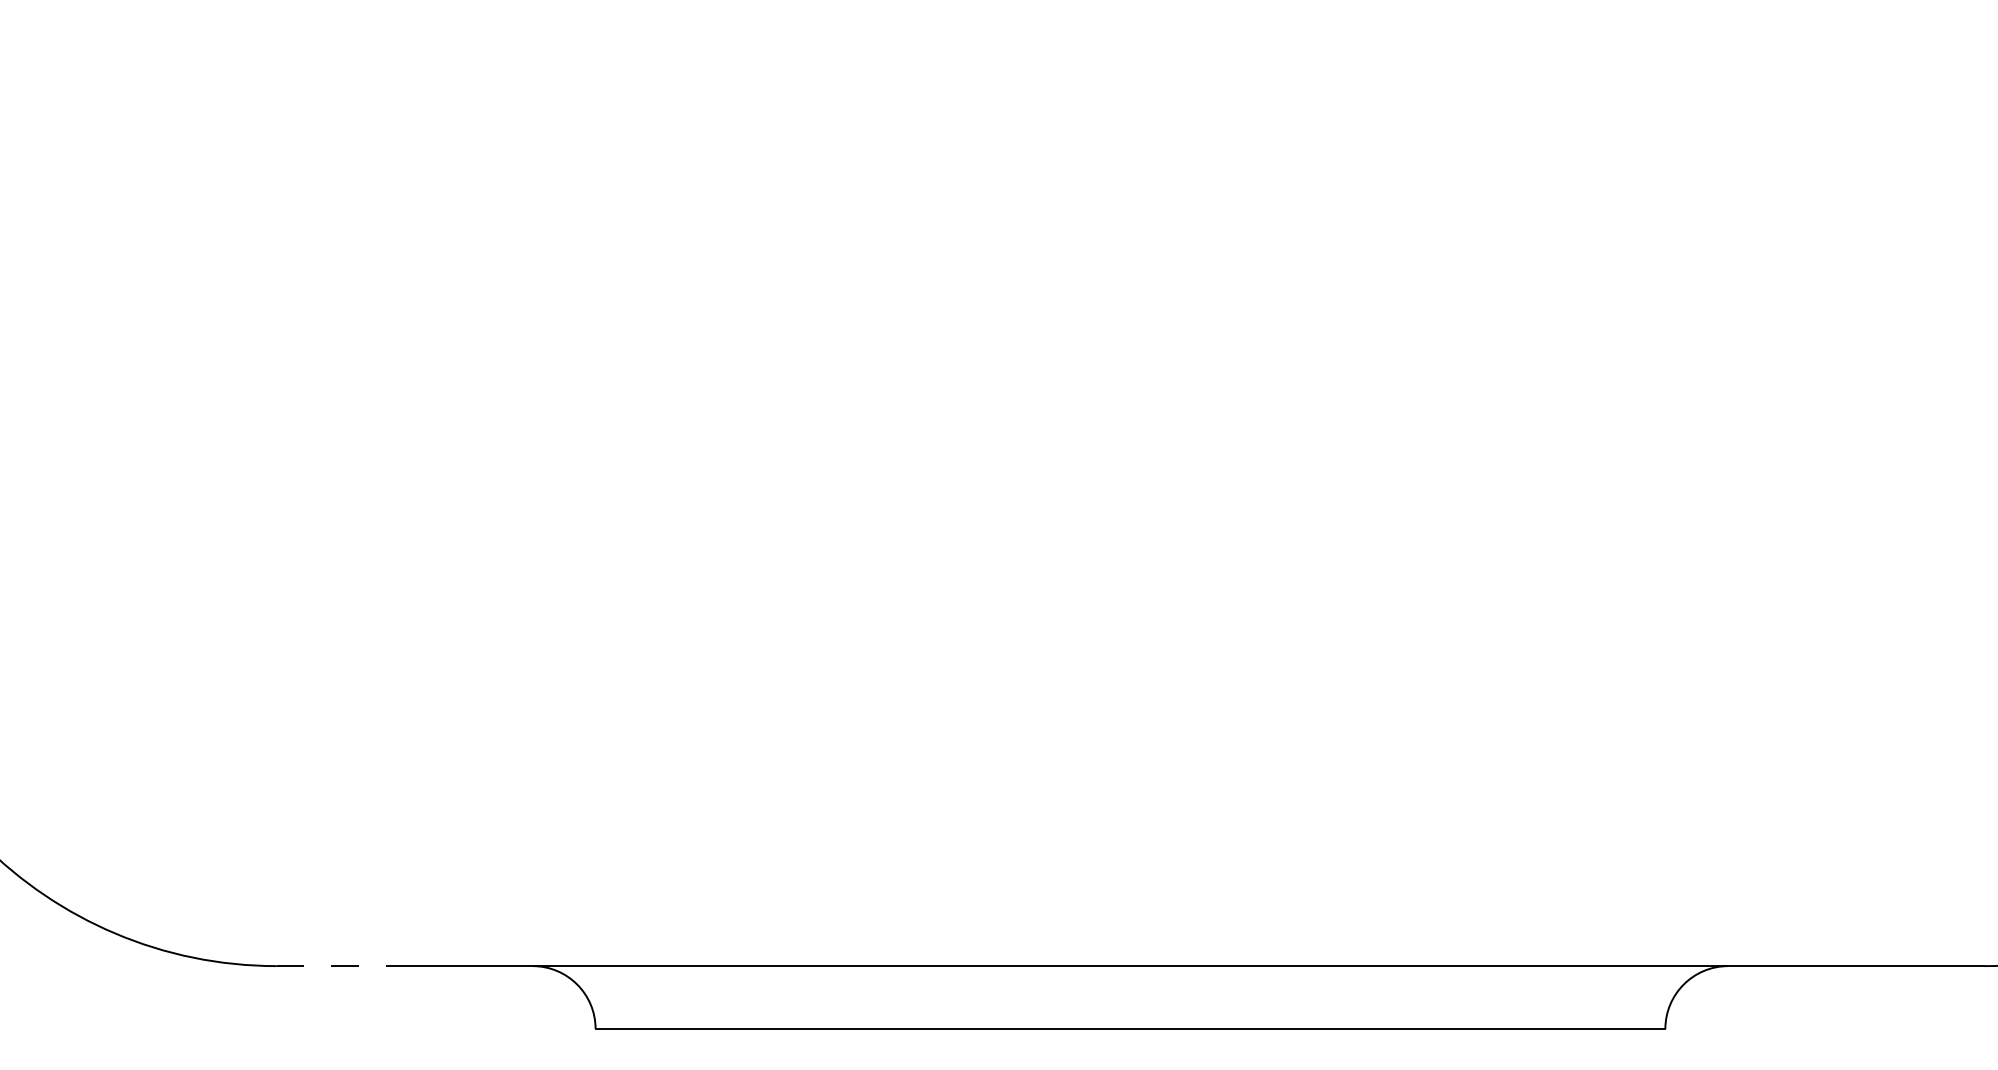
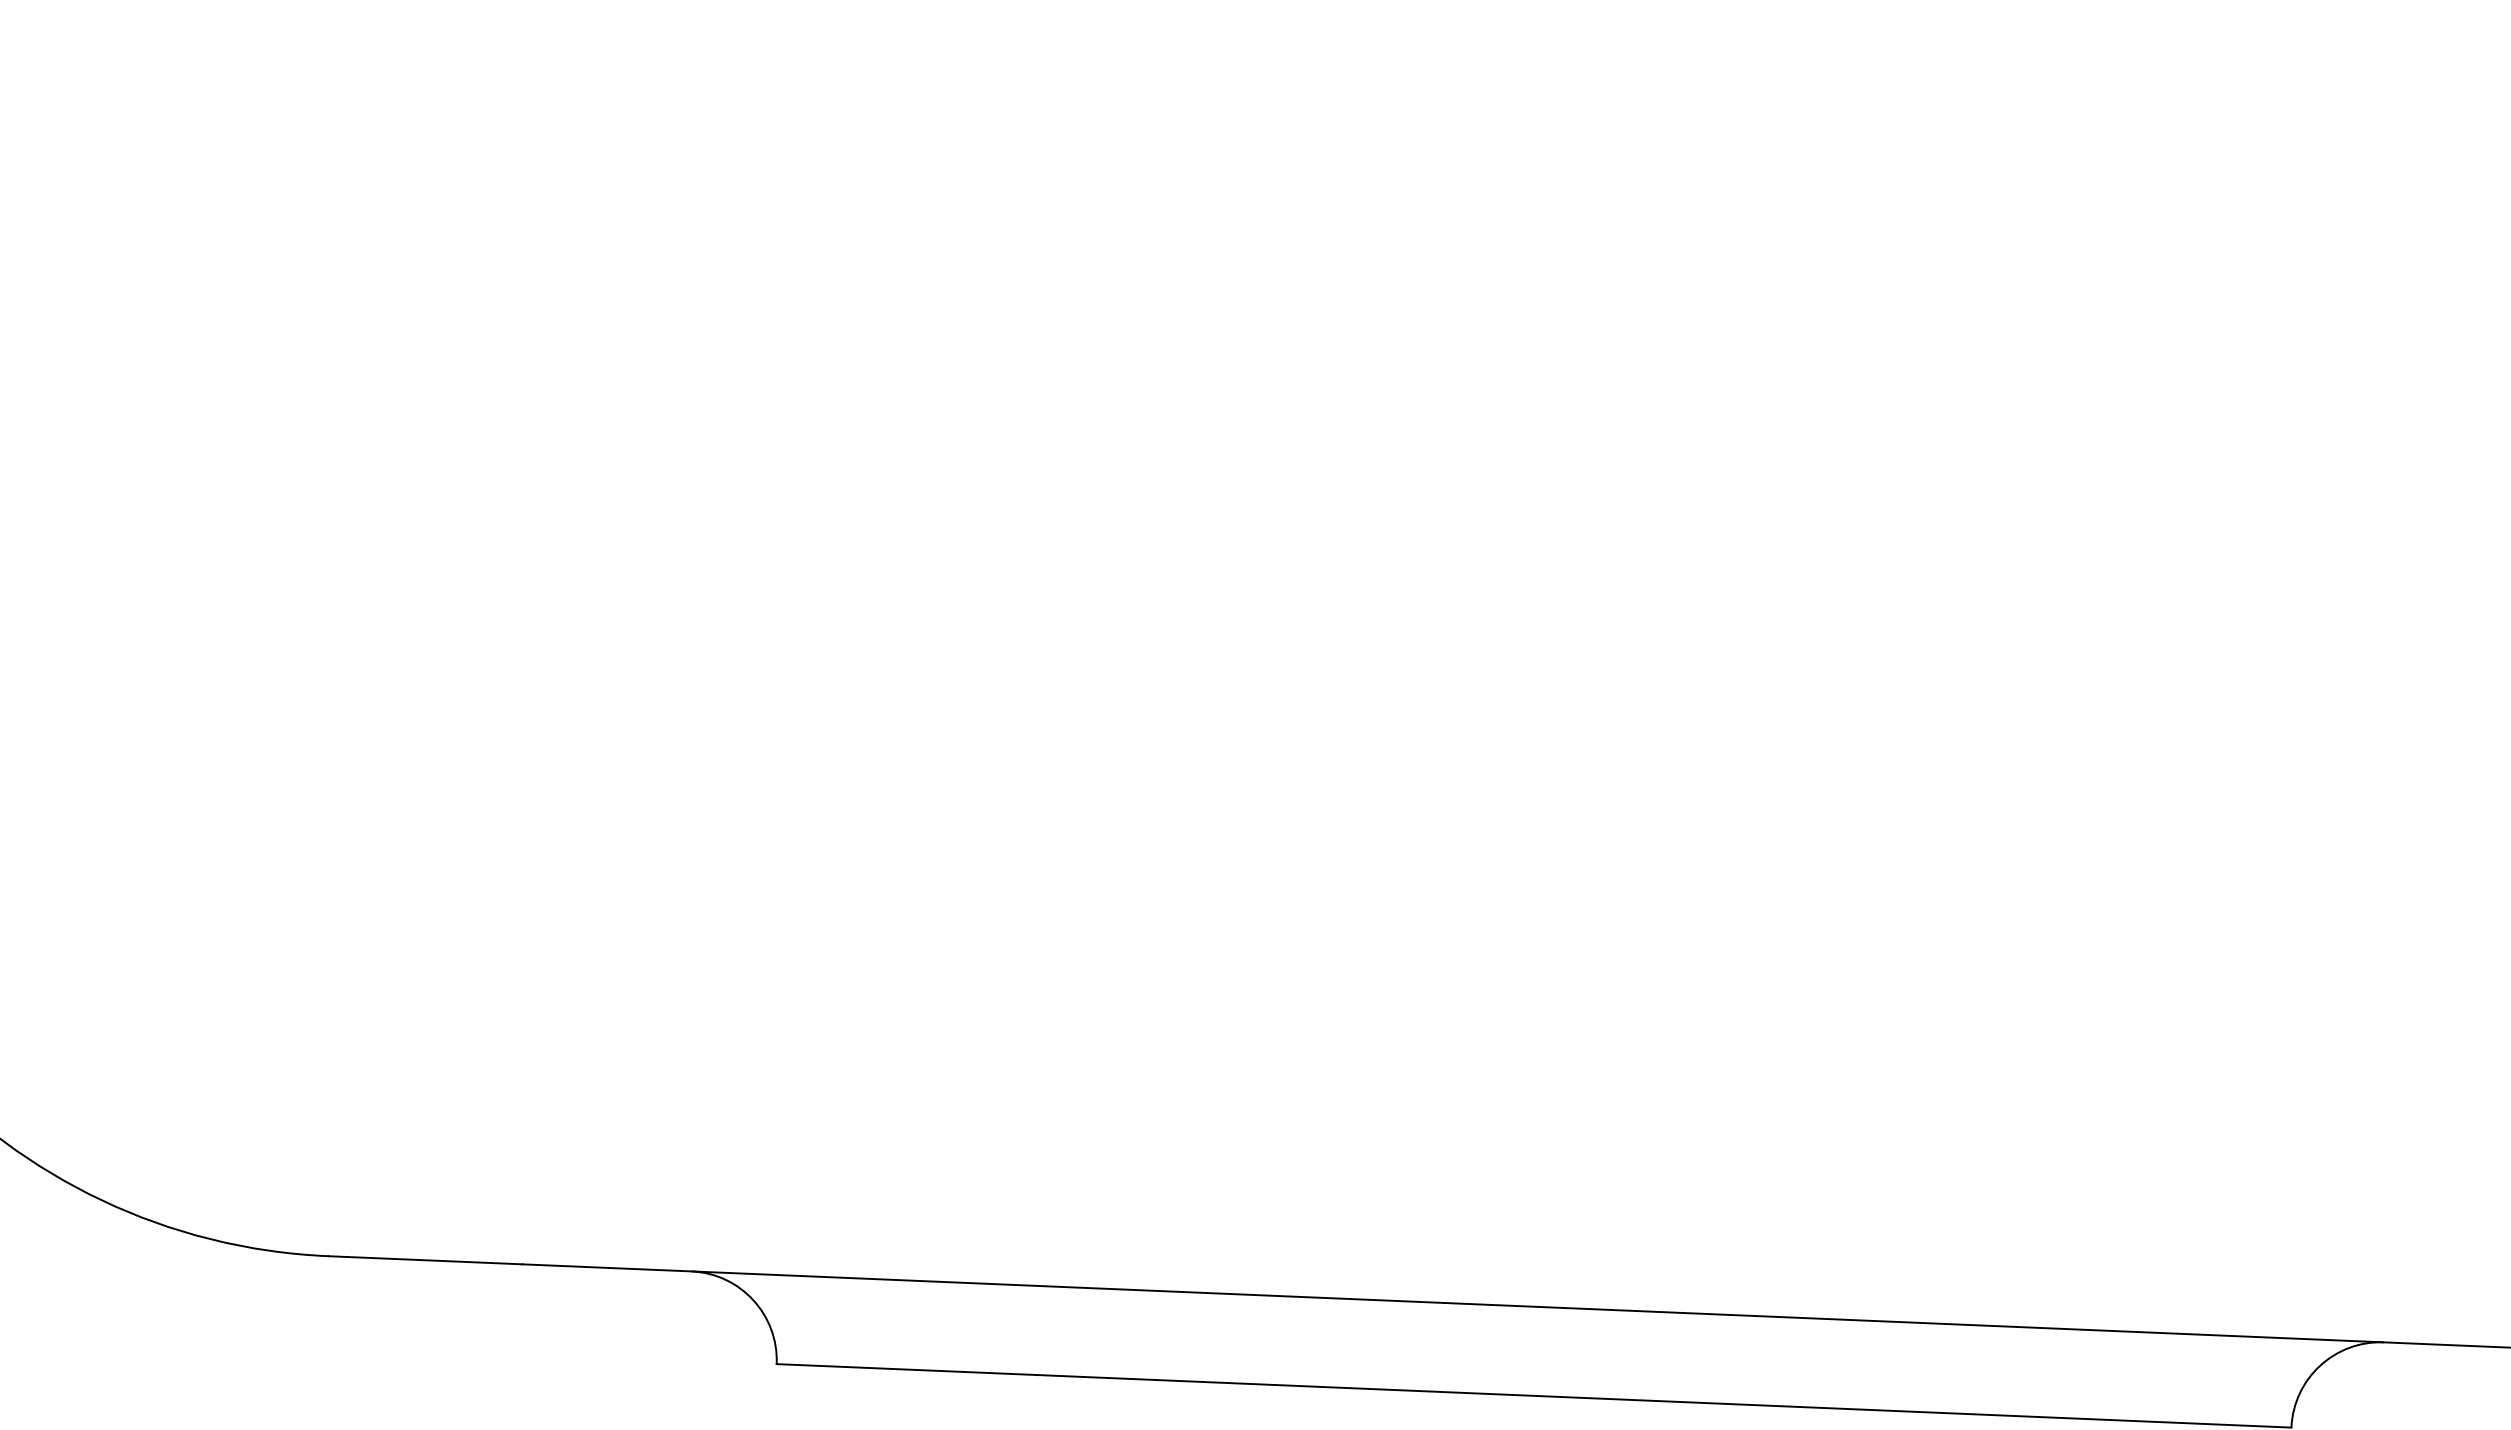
line: (344, 966) -> (424, 1260), dashed -> solid

